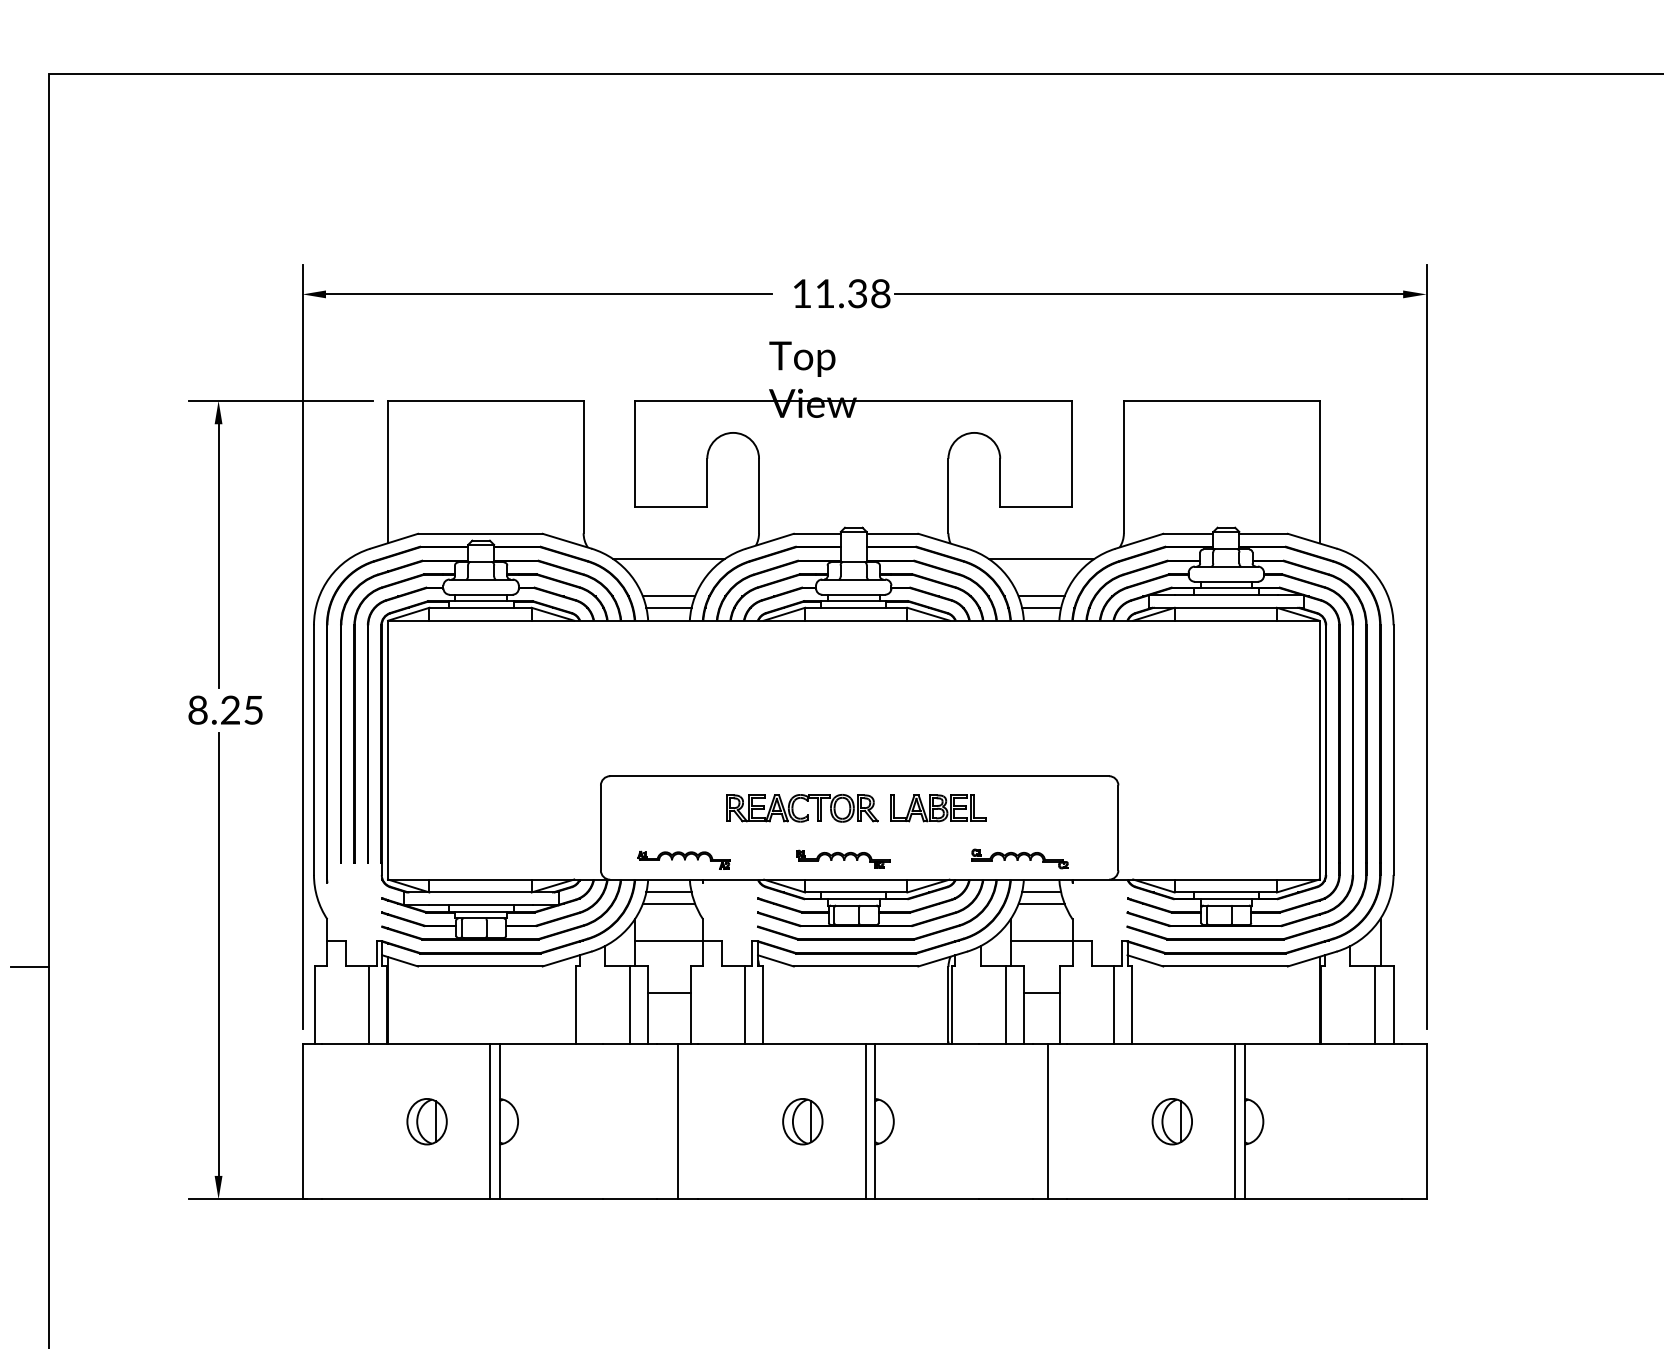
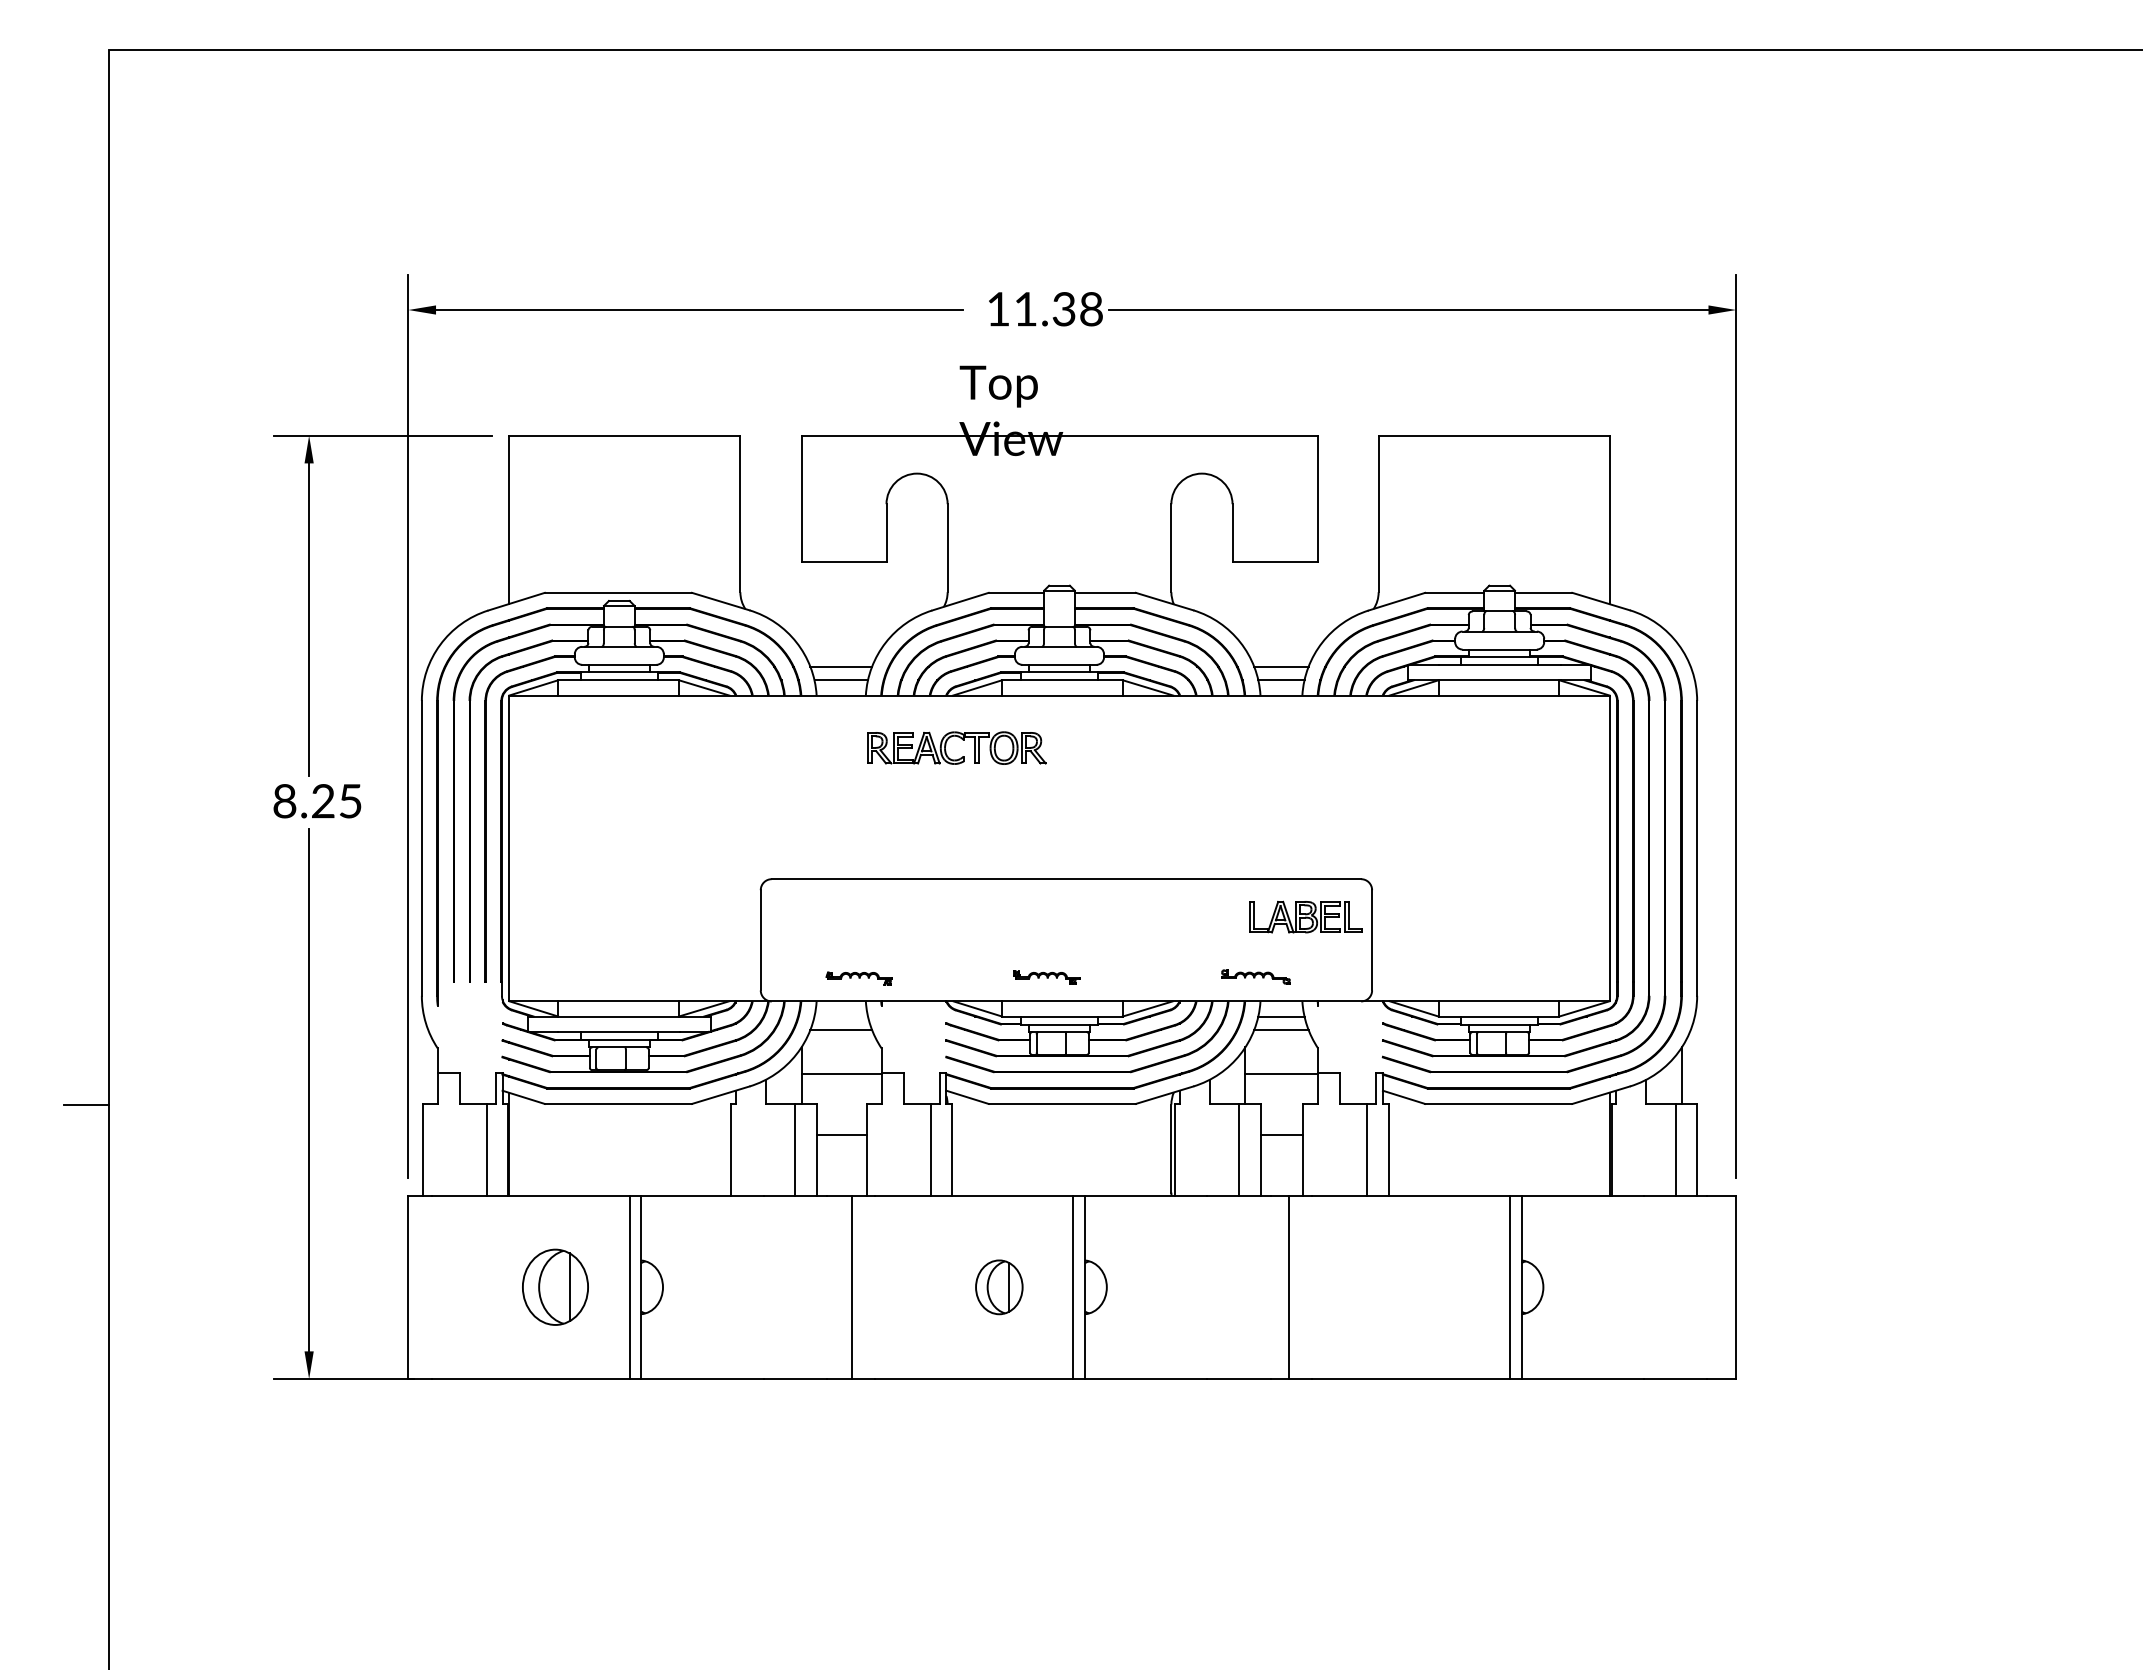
line: (668, 558) -> (840, 622), removed
line: (1041, 558) -> (1281, 622), removed
part: (807, 801) -> (962, 740), moved
part: (937, 807) -> (1305, 916), moved
part: (1019, 858) -> (1255, 976), size x0.6
part: (842, 859) -> (1046, 977), size x0.6
part: (683, 860) -> (858, 978), size x0.6
line: (668, 892) -> (840, 1016), removed
part: (427, 1121) -> (555, 1287), size x1.4
part: (1172, 1121) -> (1435, 1287), removed

